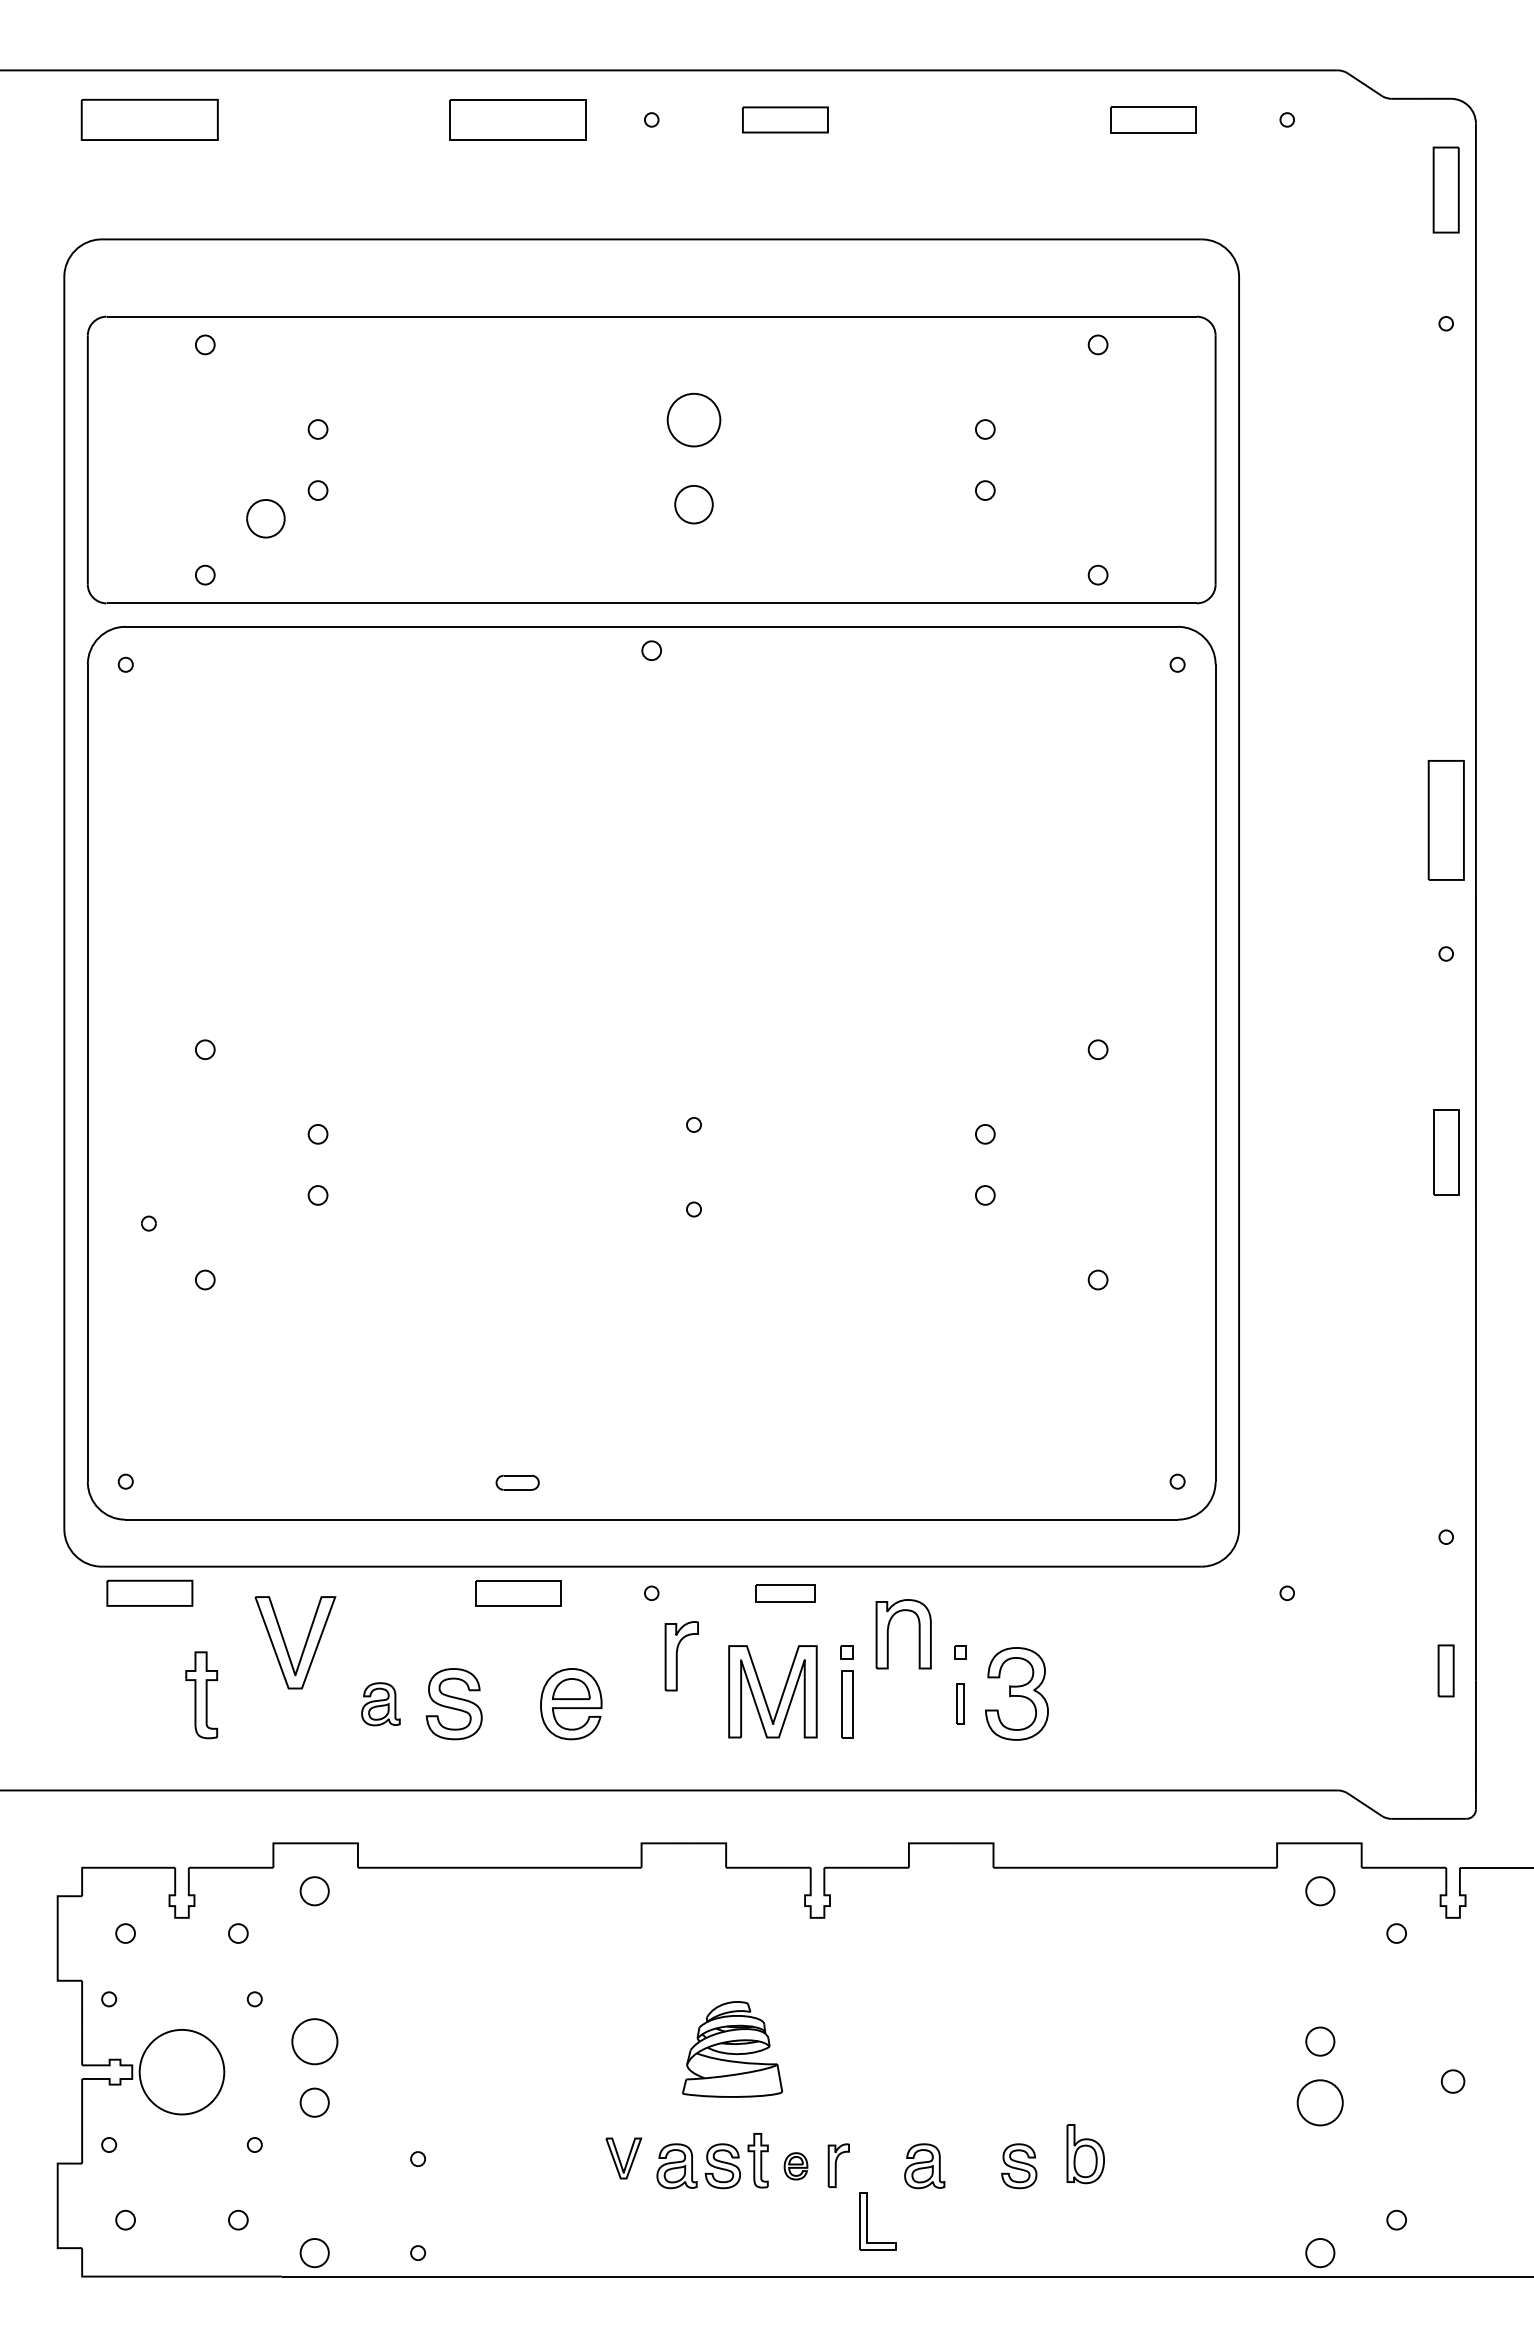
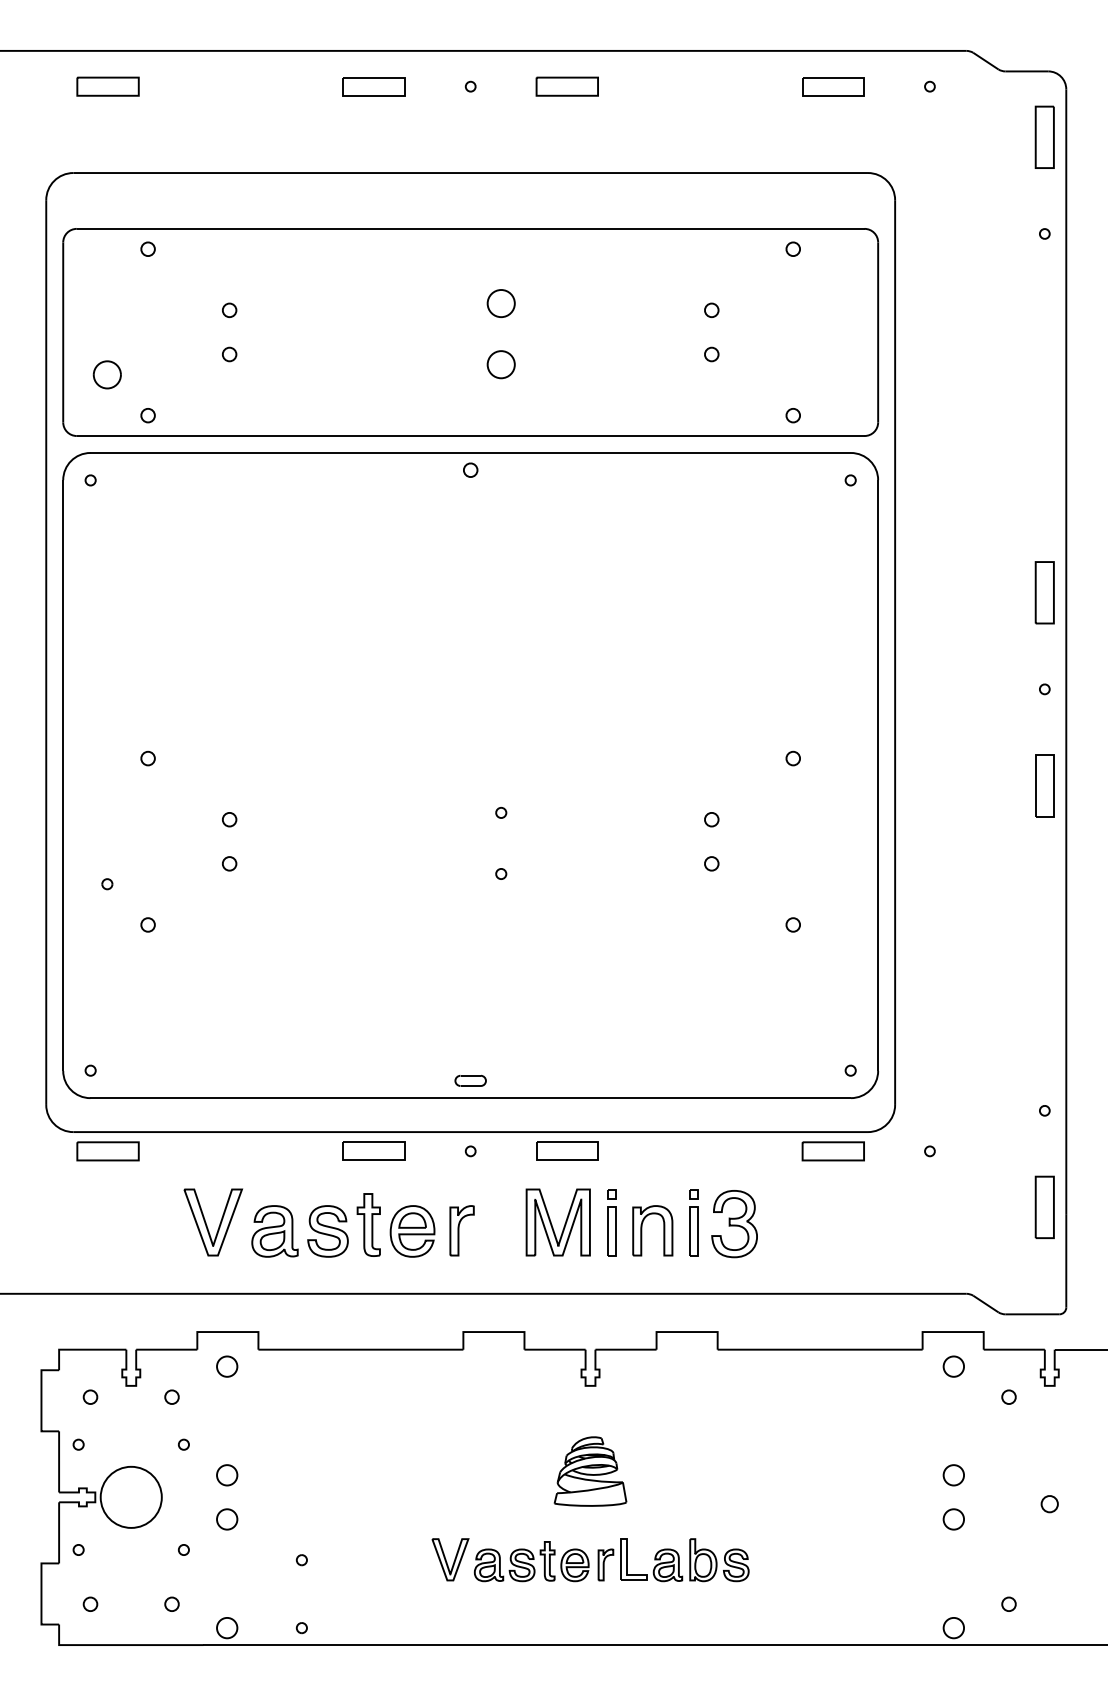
part: (149, 119) -> (107, 86), size x0.62
part: (518, 119) -> (374, 86), size x0.62
part: (693, 419) -> (500, 303), size x0.71
part: (265, 518) -> (107, 374), moved
part: (1445, 819) -> (1044, 592), size x0.71
part: (1446, 1152) -> (1045, 785), moved
part: (517, 1482) -> (470, 1080), moved
part: (1153, 1592) -> (833, 1150), added
part: (785, 1593) -> (567, 1151), size x1.43
part: (888, 1634) -> (641, 1230), moved
part: (304, 1644) -> (219, 1223), moved
part: (681, 1656) -> (461, 1230), moved
part: (1445, 1670) -> (1044, 1207), size x1.67
part: (201, 1695) -> (368, 1225), moved
part: (380, 1704) -> (274, 1231), size x1.67
part: (960, 1704) -> (693, 1231), size x1.67
part: (314, 2041) -> (227, 1475), size x0.62
part: (732, 2049) -> (590, 1471), moved
part: (1320, 2102) -> (953, 1519), size x0.62
part: (1085, 2154) -> (703, 1560), moved
part: (623, 2158) -> (450, 1559), size x1.43
part: (795, 2166) -> (574, 1565), size x1.67
part: (867, 2221) -> (626, 1559), moved

